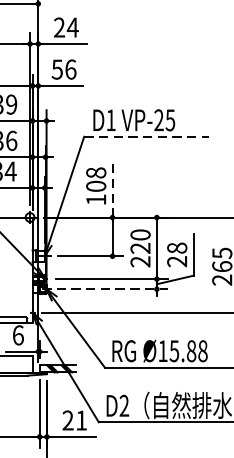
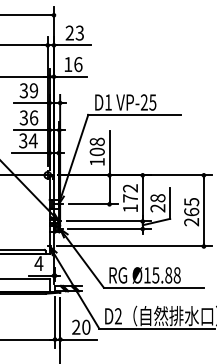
text: (72, 26) -> (79, 32), 24 -> 23
text: (57, 69) -> (68, 64), 56 -> 16
line: (145, 136) -> (134, 114), dashed -> solid
line: (112, 188) -> (109, 153), dashed -> solid
text: (140, 248) -> (130, 198), 220 -> 172
line: (112, 289) -> (109, 229), dashed -> solid
text: (17, 335) -> (38, 263), 6 -> 4
text: (81, 419) -> (86, 326), 21 -> 20

